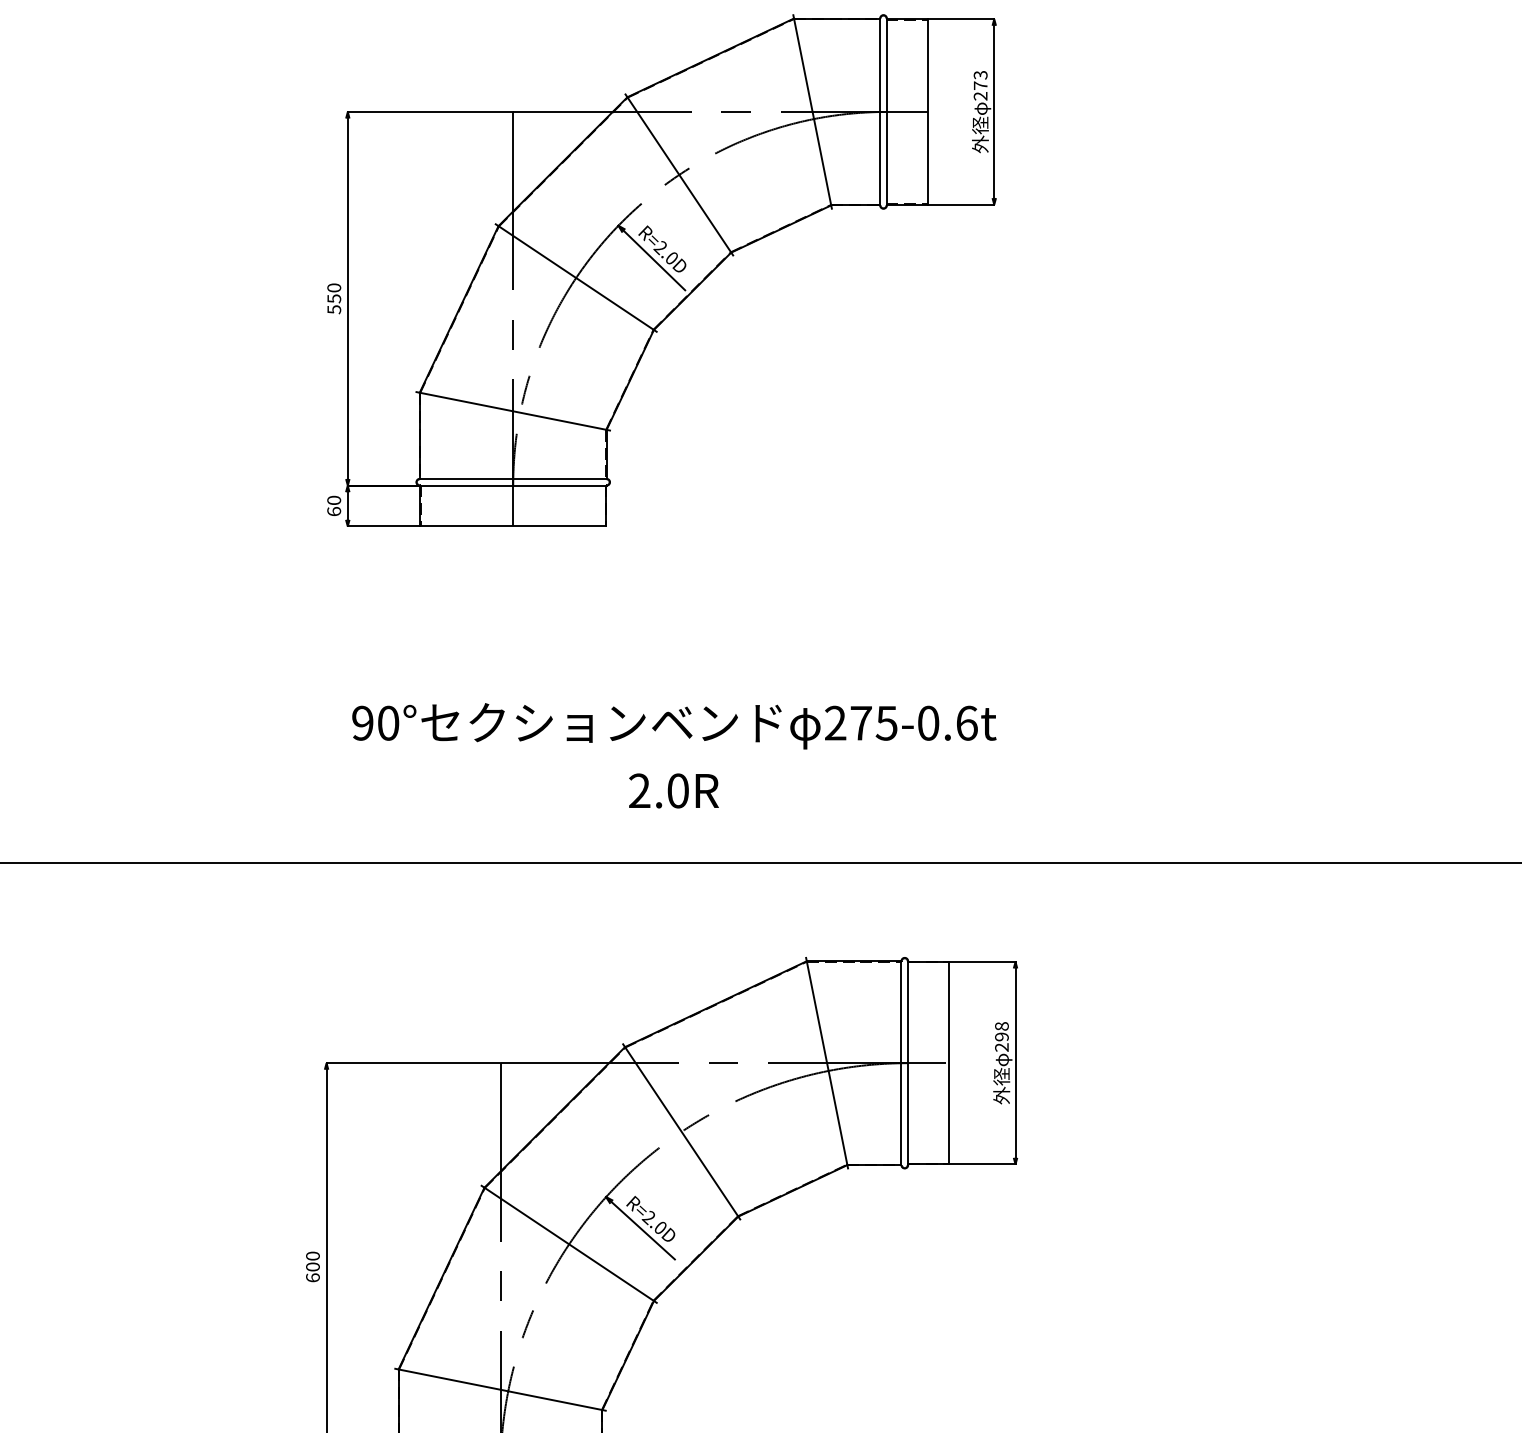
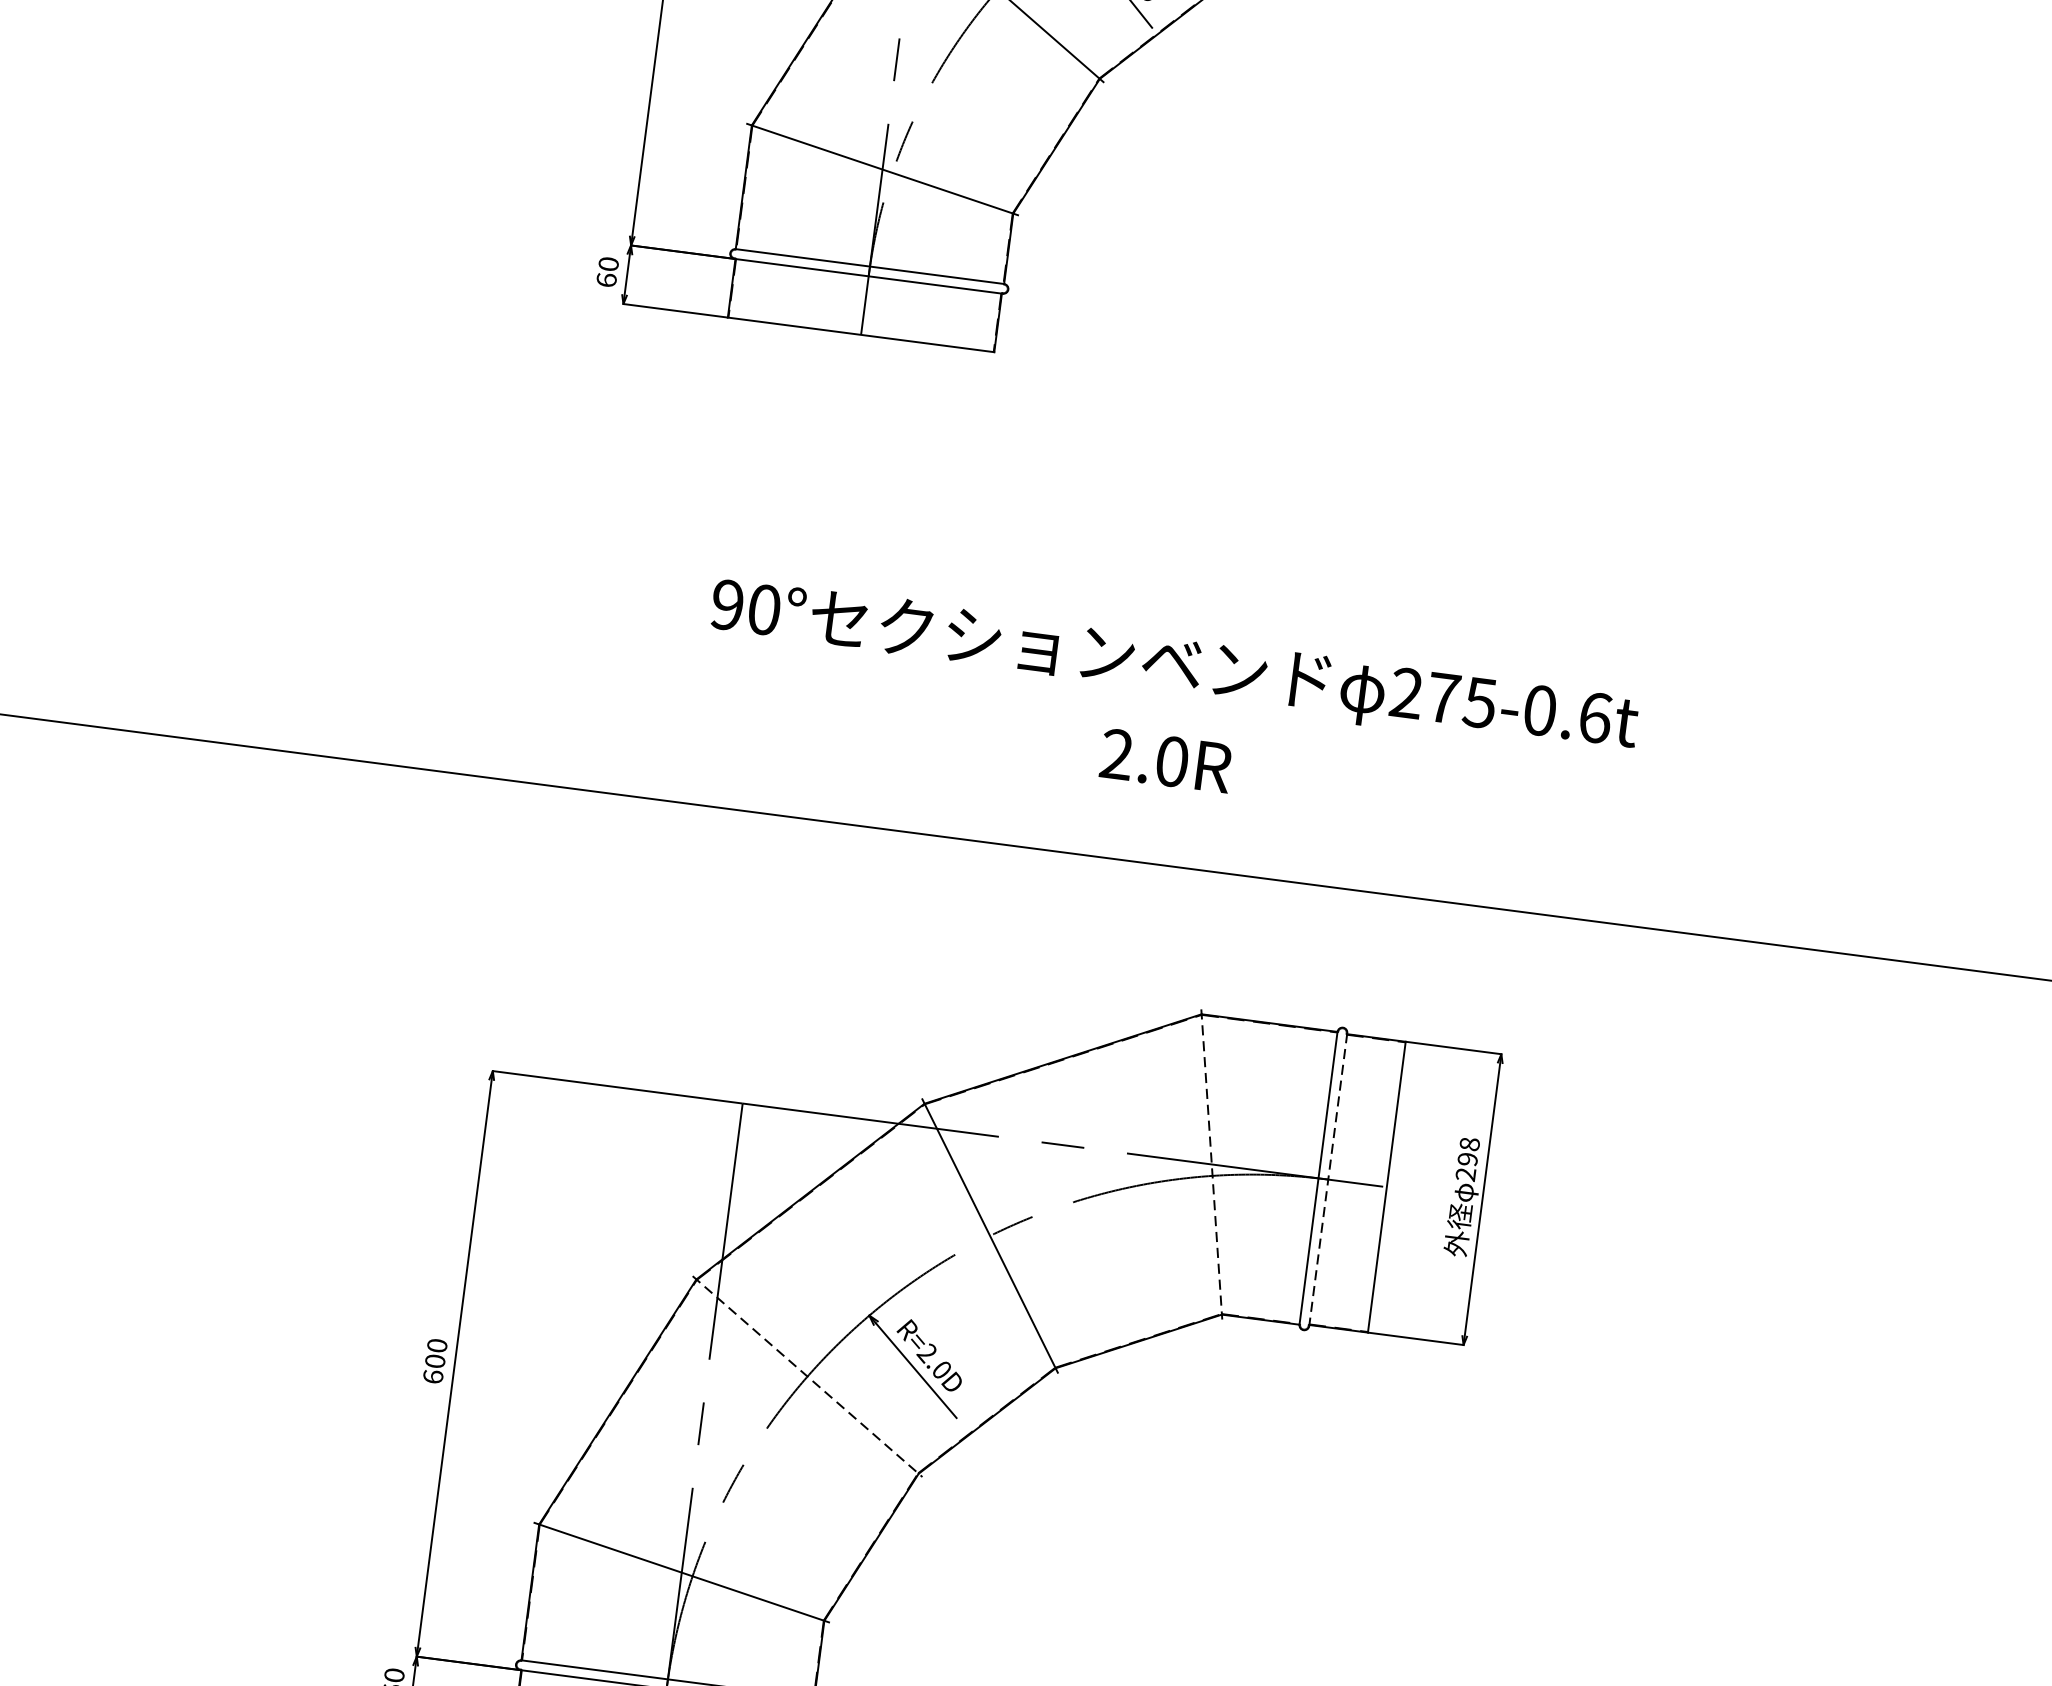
text: (674, 726) -> (1174, 667), moved
text: (673, 790) -> (1165, 760), moved
line: (827, 1063) -> (1212, 1164), solid -> dashed
line: (908, 1063) -> (1328, 1180), solid -> dashed
line: (569, 1244) -> (807, 1376), solid -> dashed

